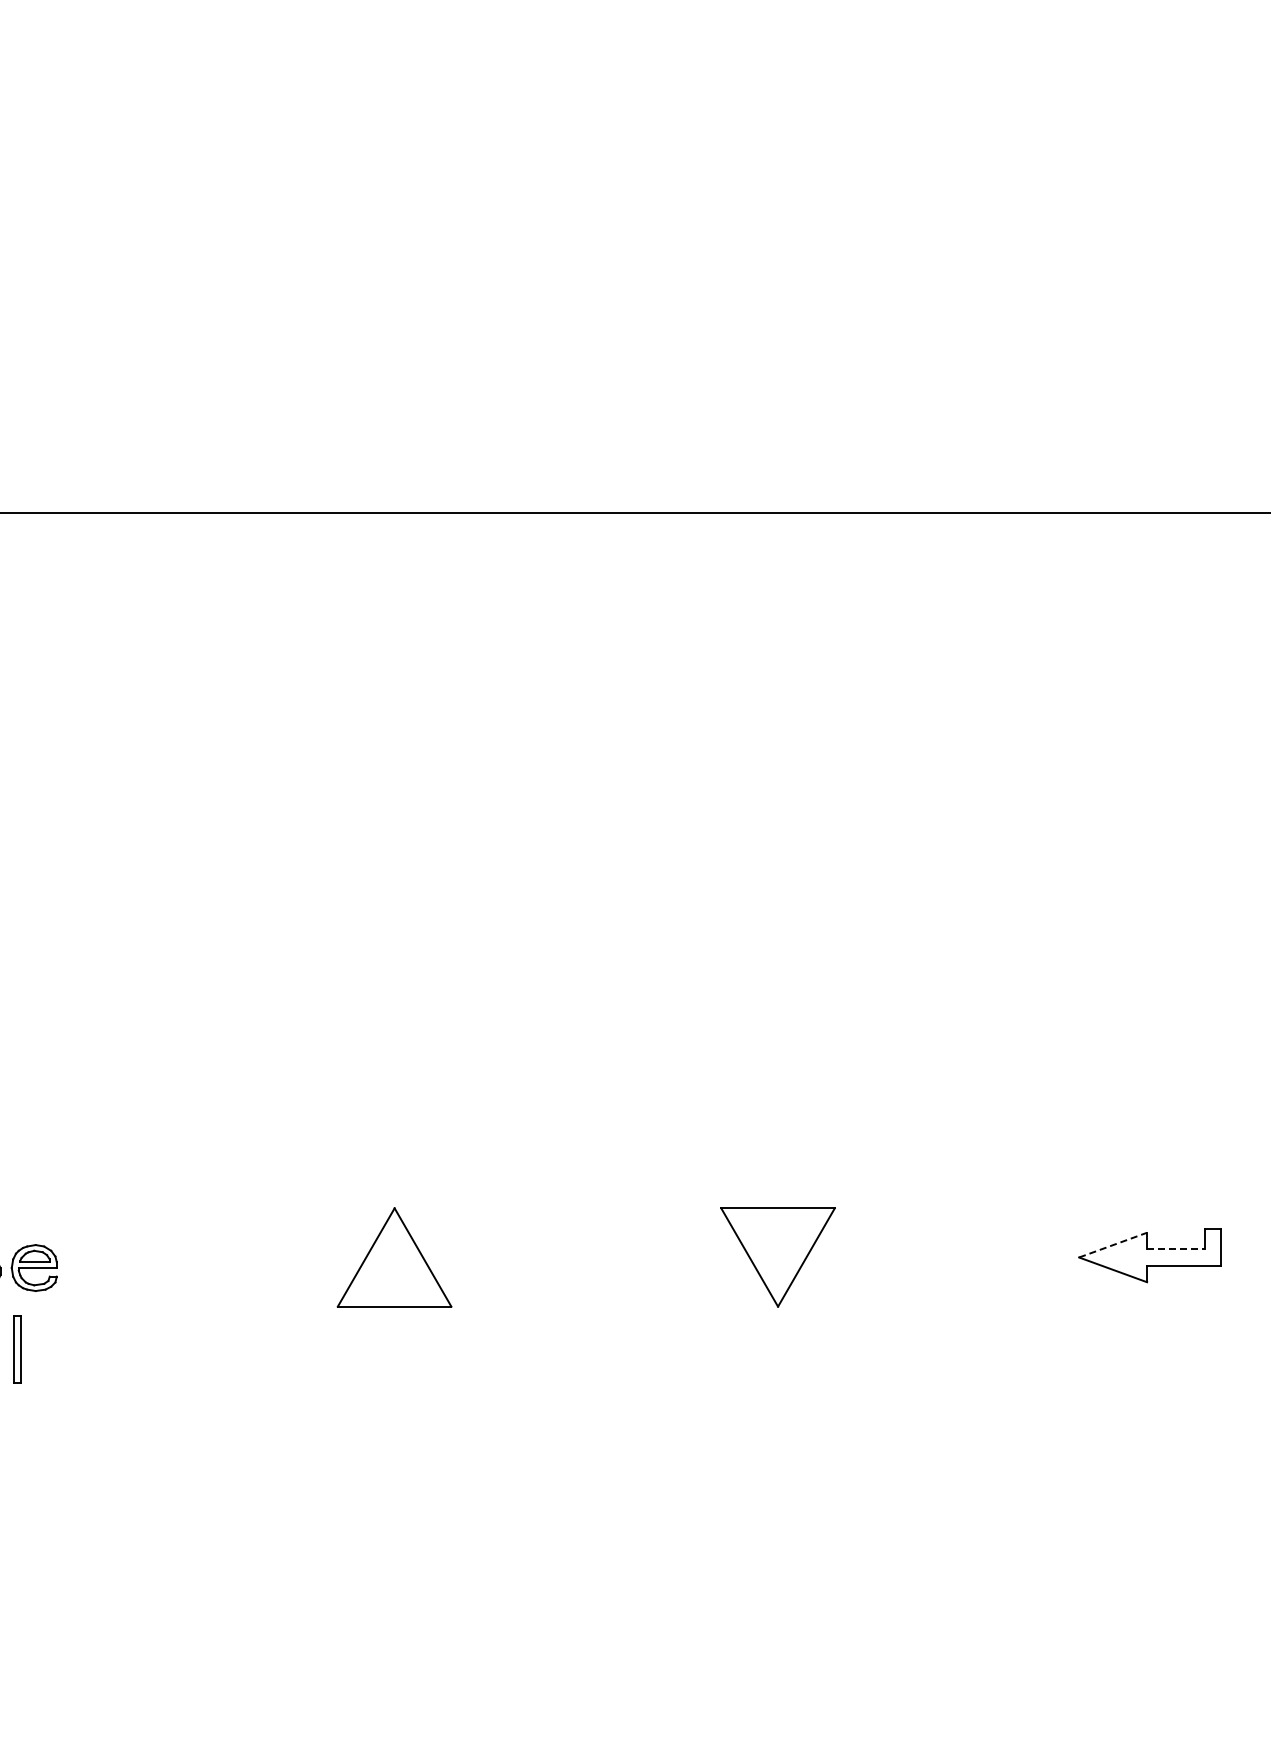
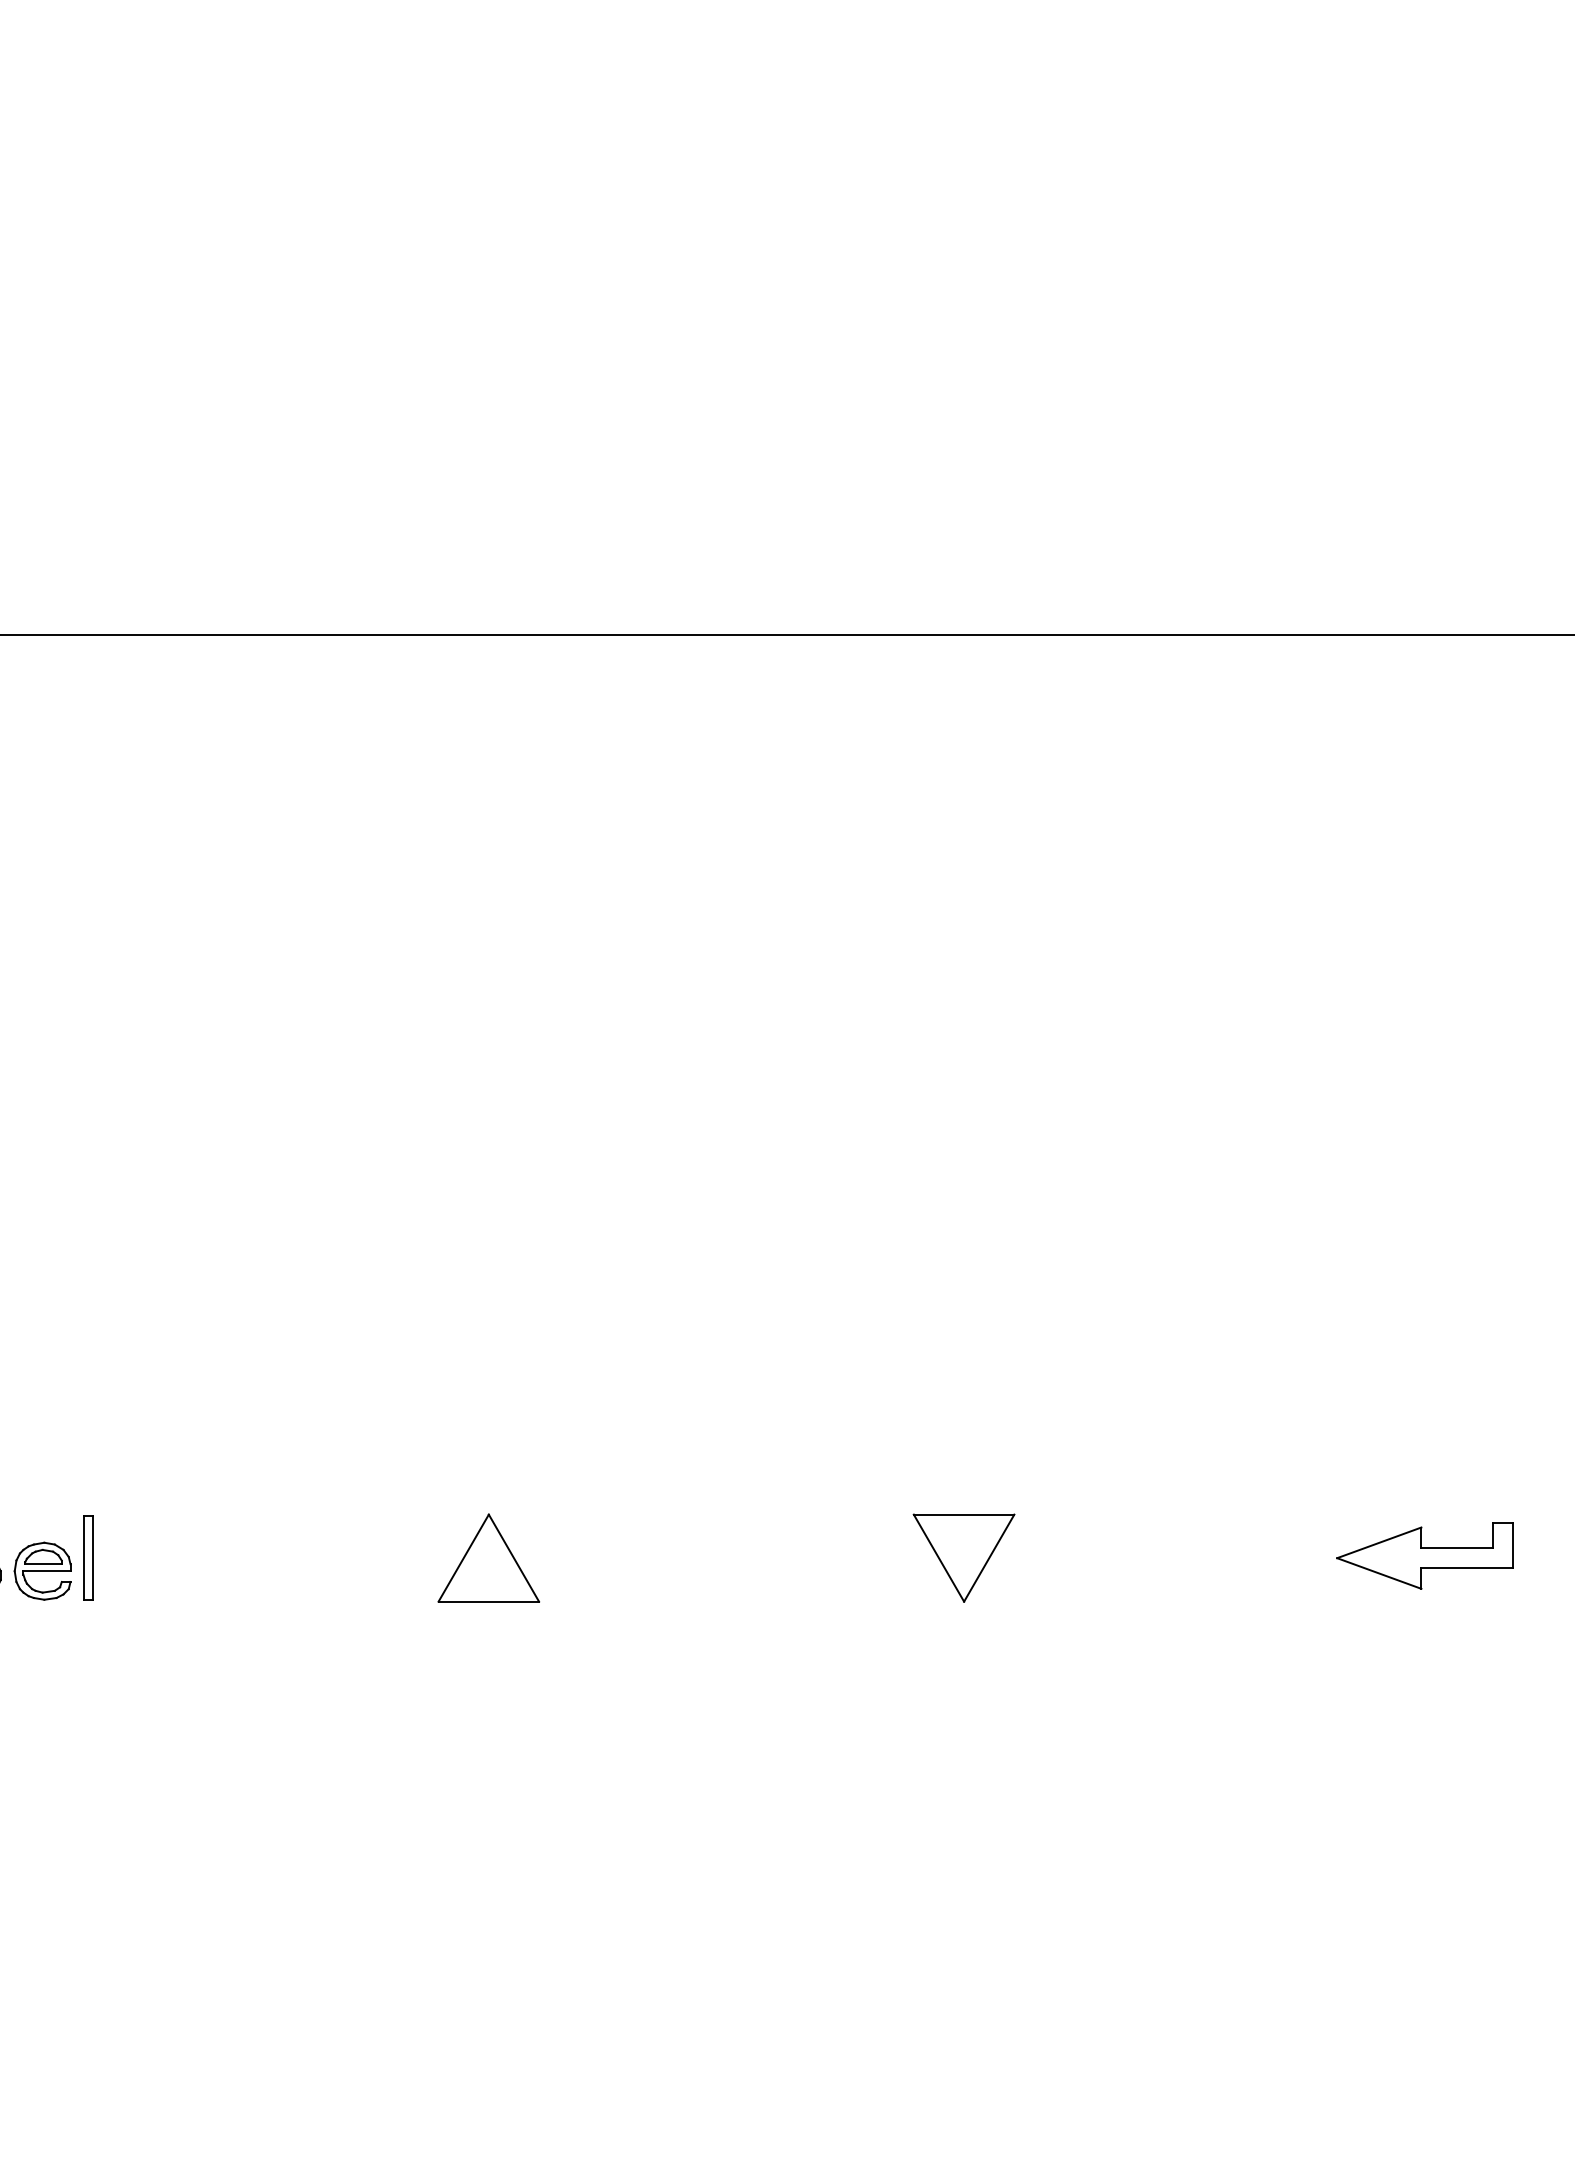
line: (1113, 1244) -> (1379, 1542), dashed -> solid
line: (1175, 1249) -> (1456, 1548), dashed -> solid
part: (393, 1257) -> (487, 1558), size x0.71
part: (777, 1257) -> (963, 1558), size x0.71
part: (17, 1349) -> (88, 1558), moved

